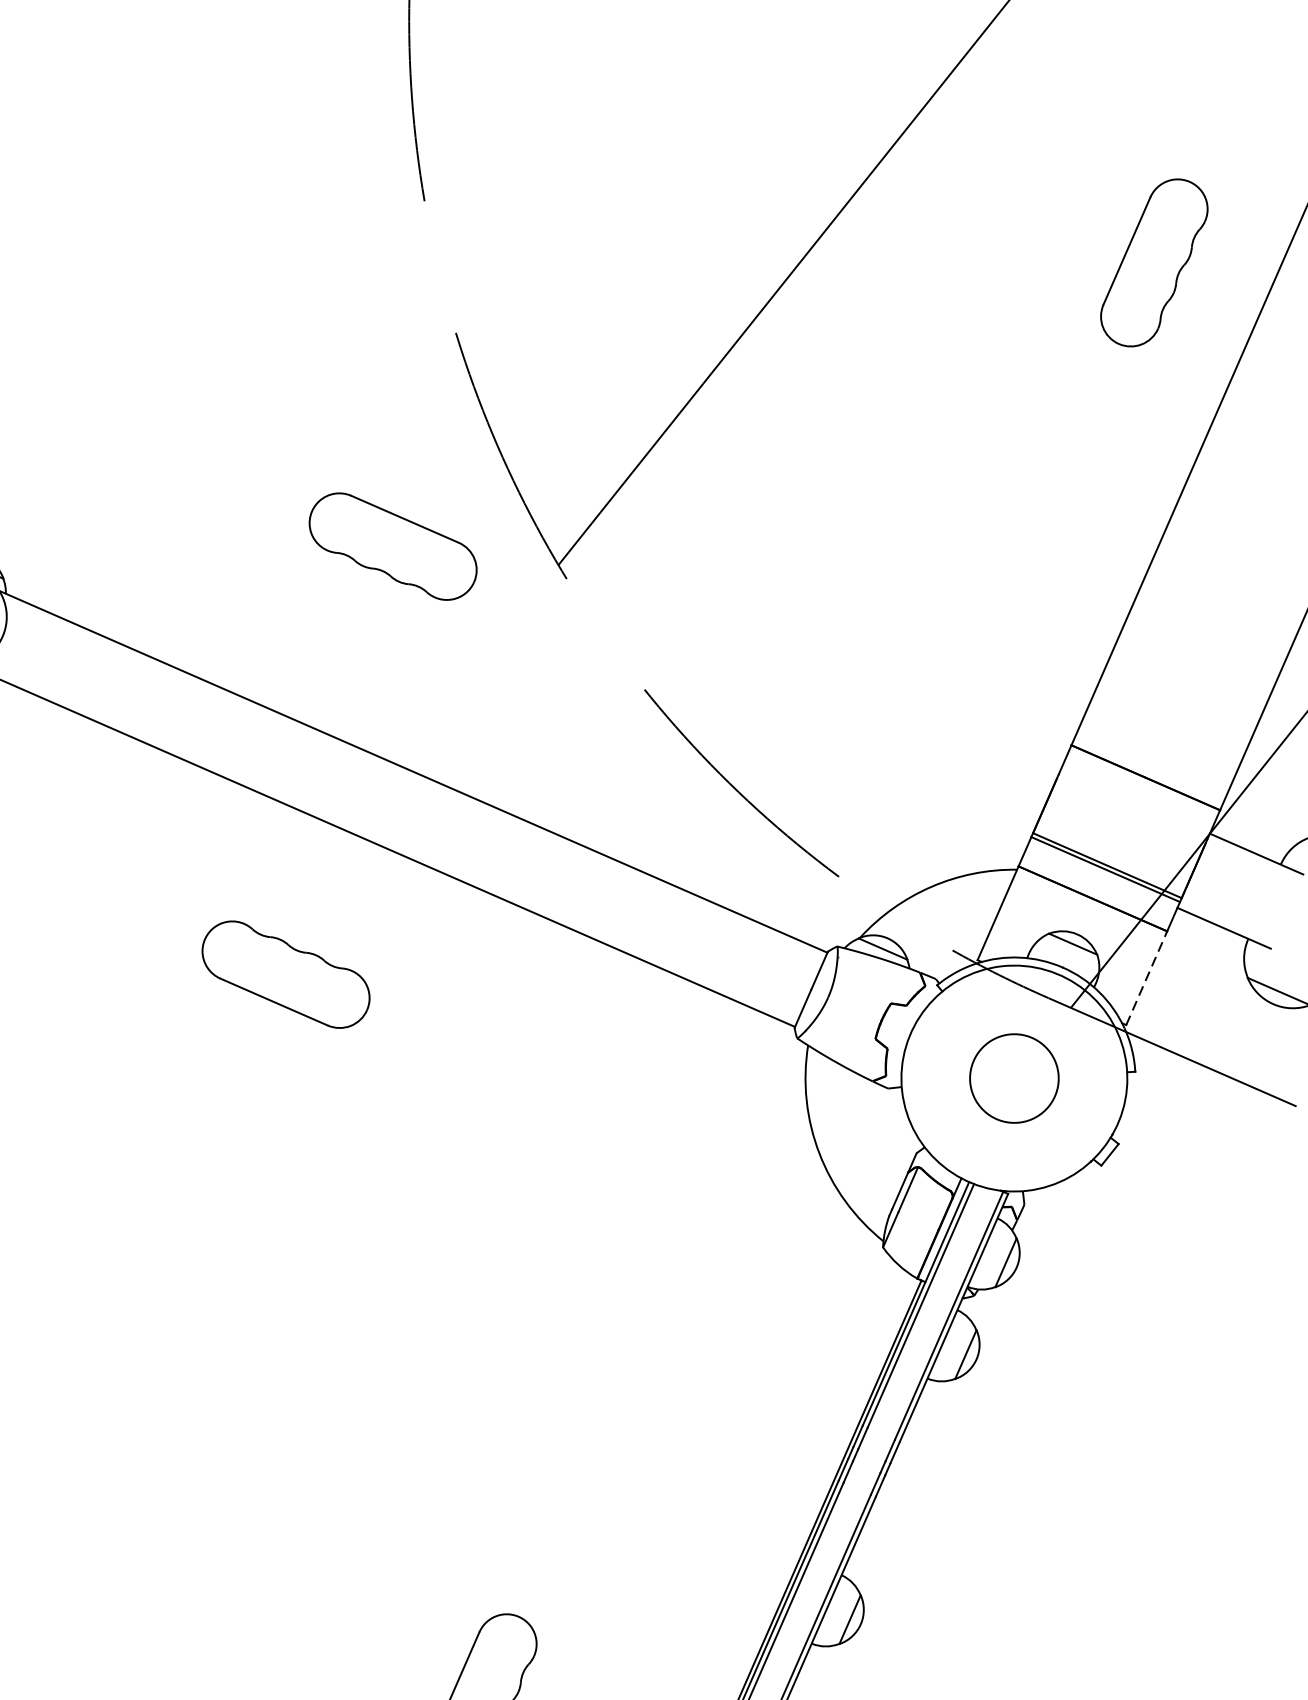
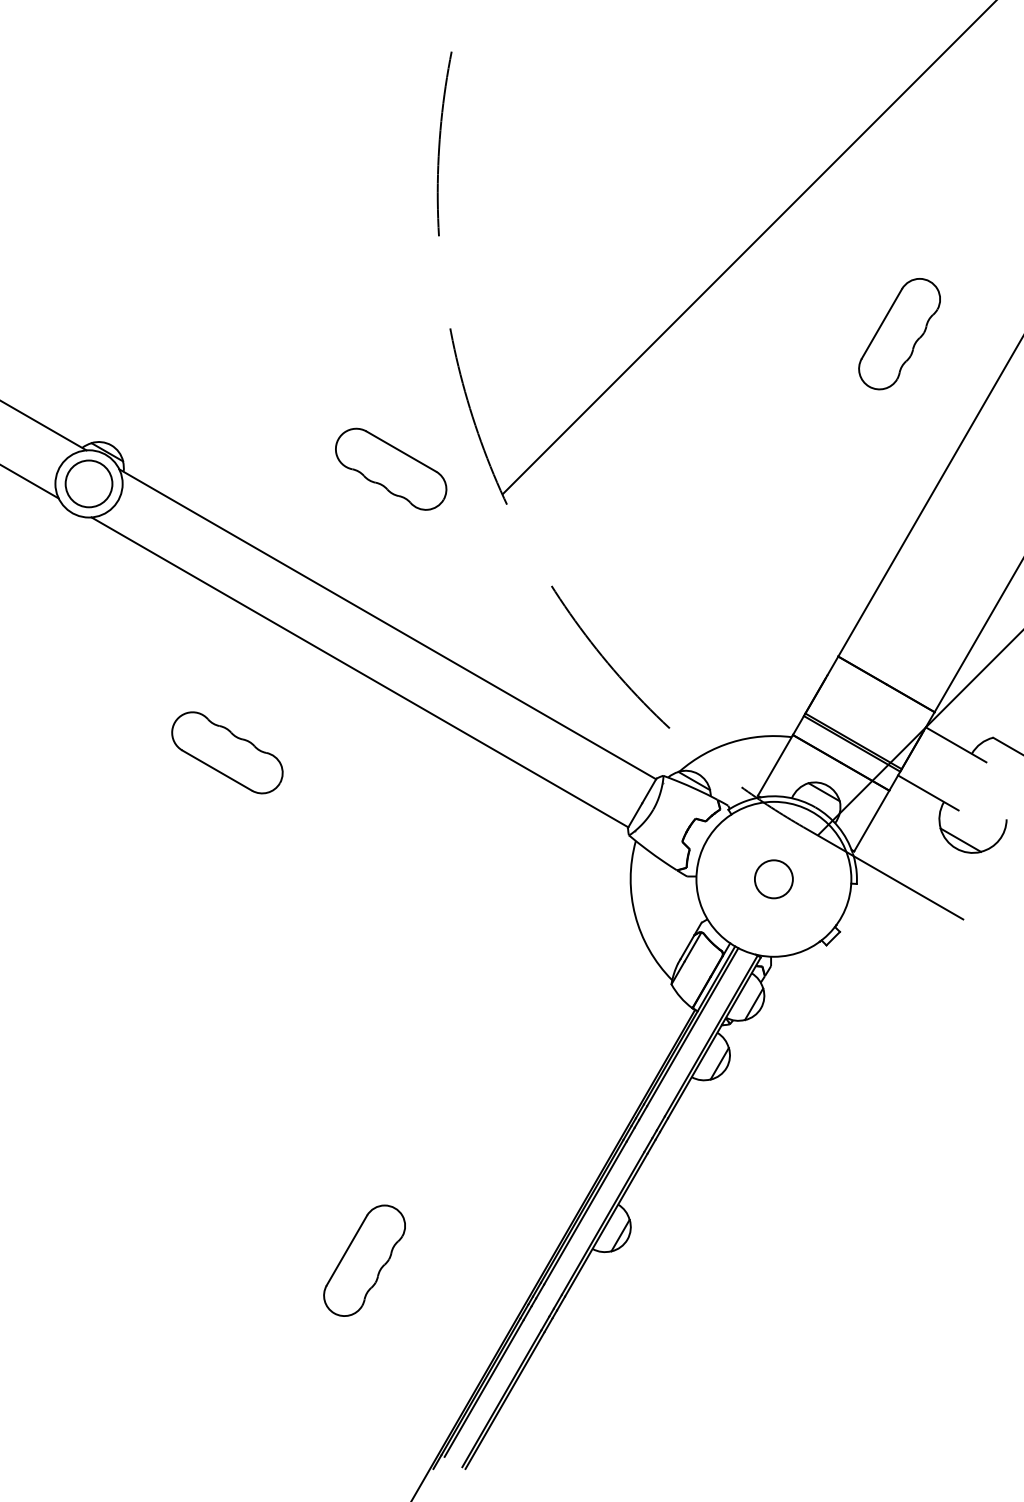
part: (1154, 263) -> (899, 334), moved
part: (286, 974) -> (227, 752), moved
line: (1147, 977) -> (872, 820), dashed -> solid
circle: (1013, 1078) -> (773, 879), size x0.62

